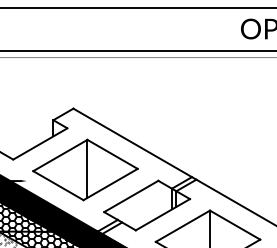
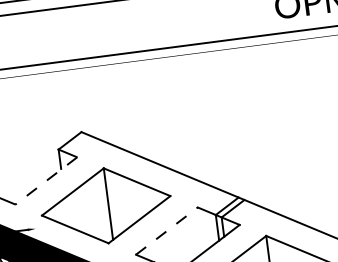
line: (39, 144) -> (45, 181), solid -> dashed
line: (131, 196) -> (167, 231), solid -> dashed

